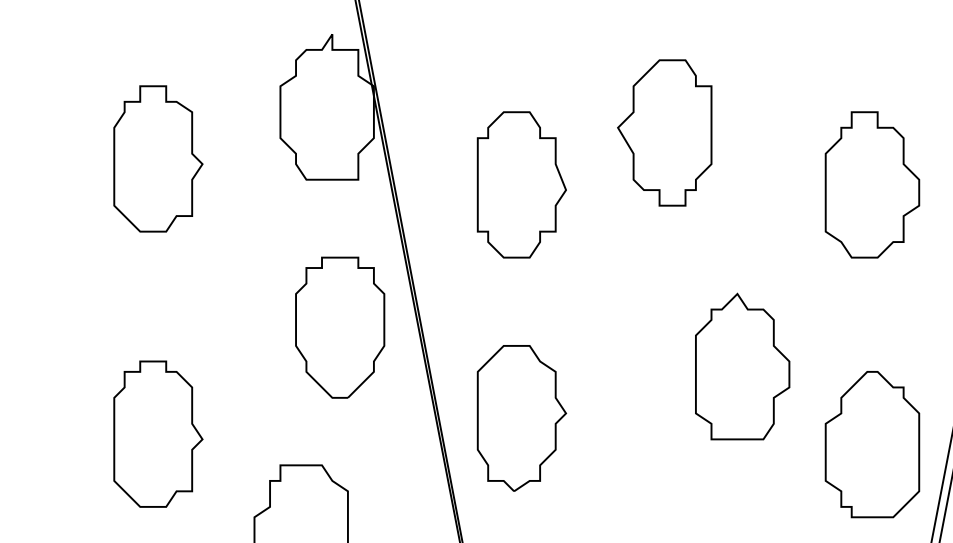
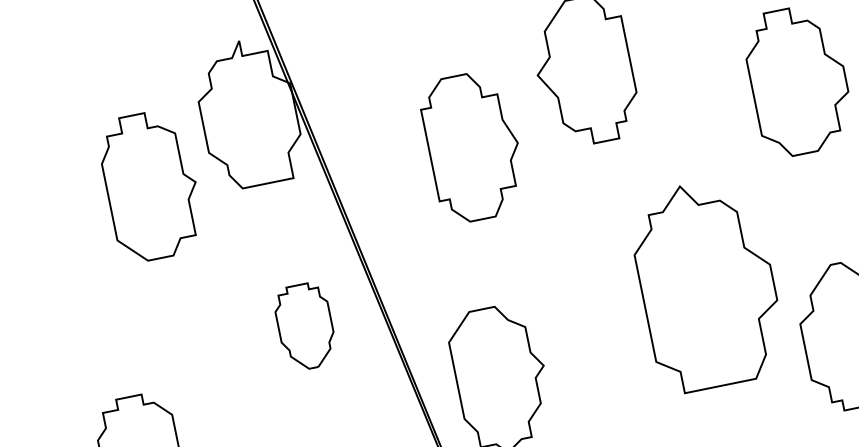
part: (158, 158) -> (151, 185), moved
part: (521, 184) -> (473, 146), moved
part: (340, 327) -> (305, 326), size x0.6
part: (742, 366) -> (707, 284), size x1.4

